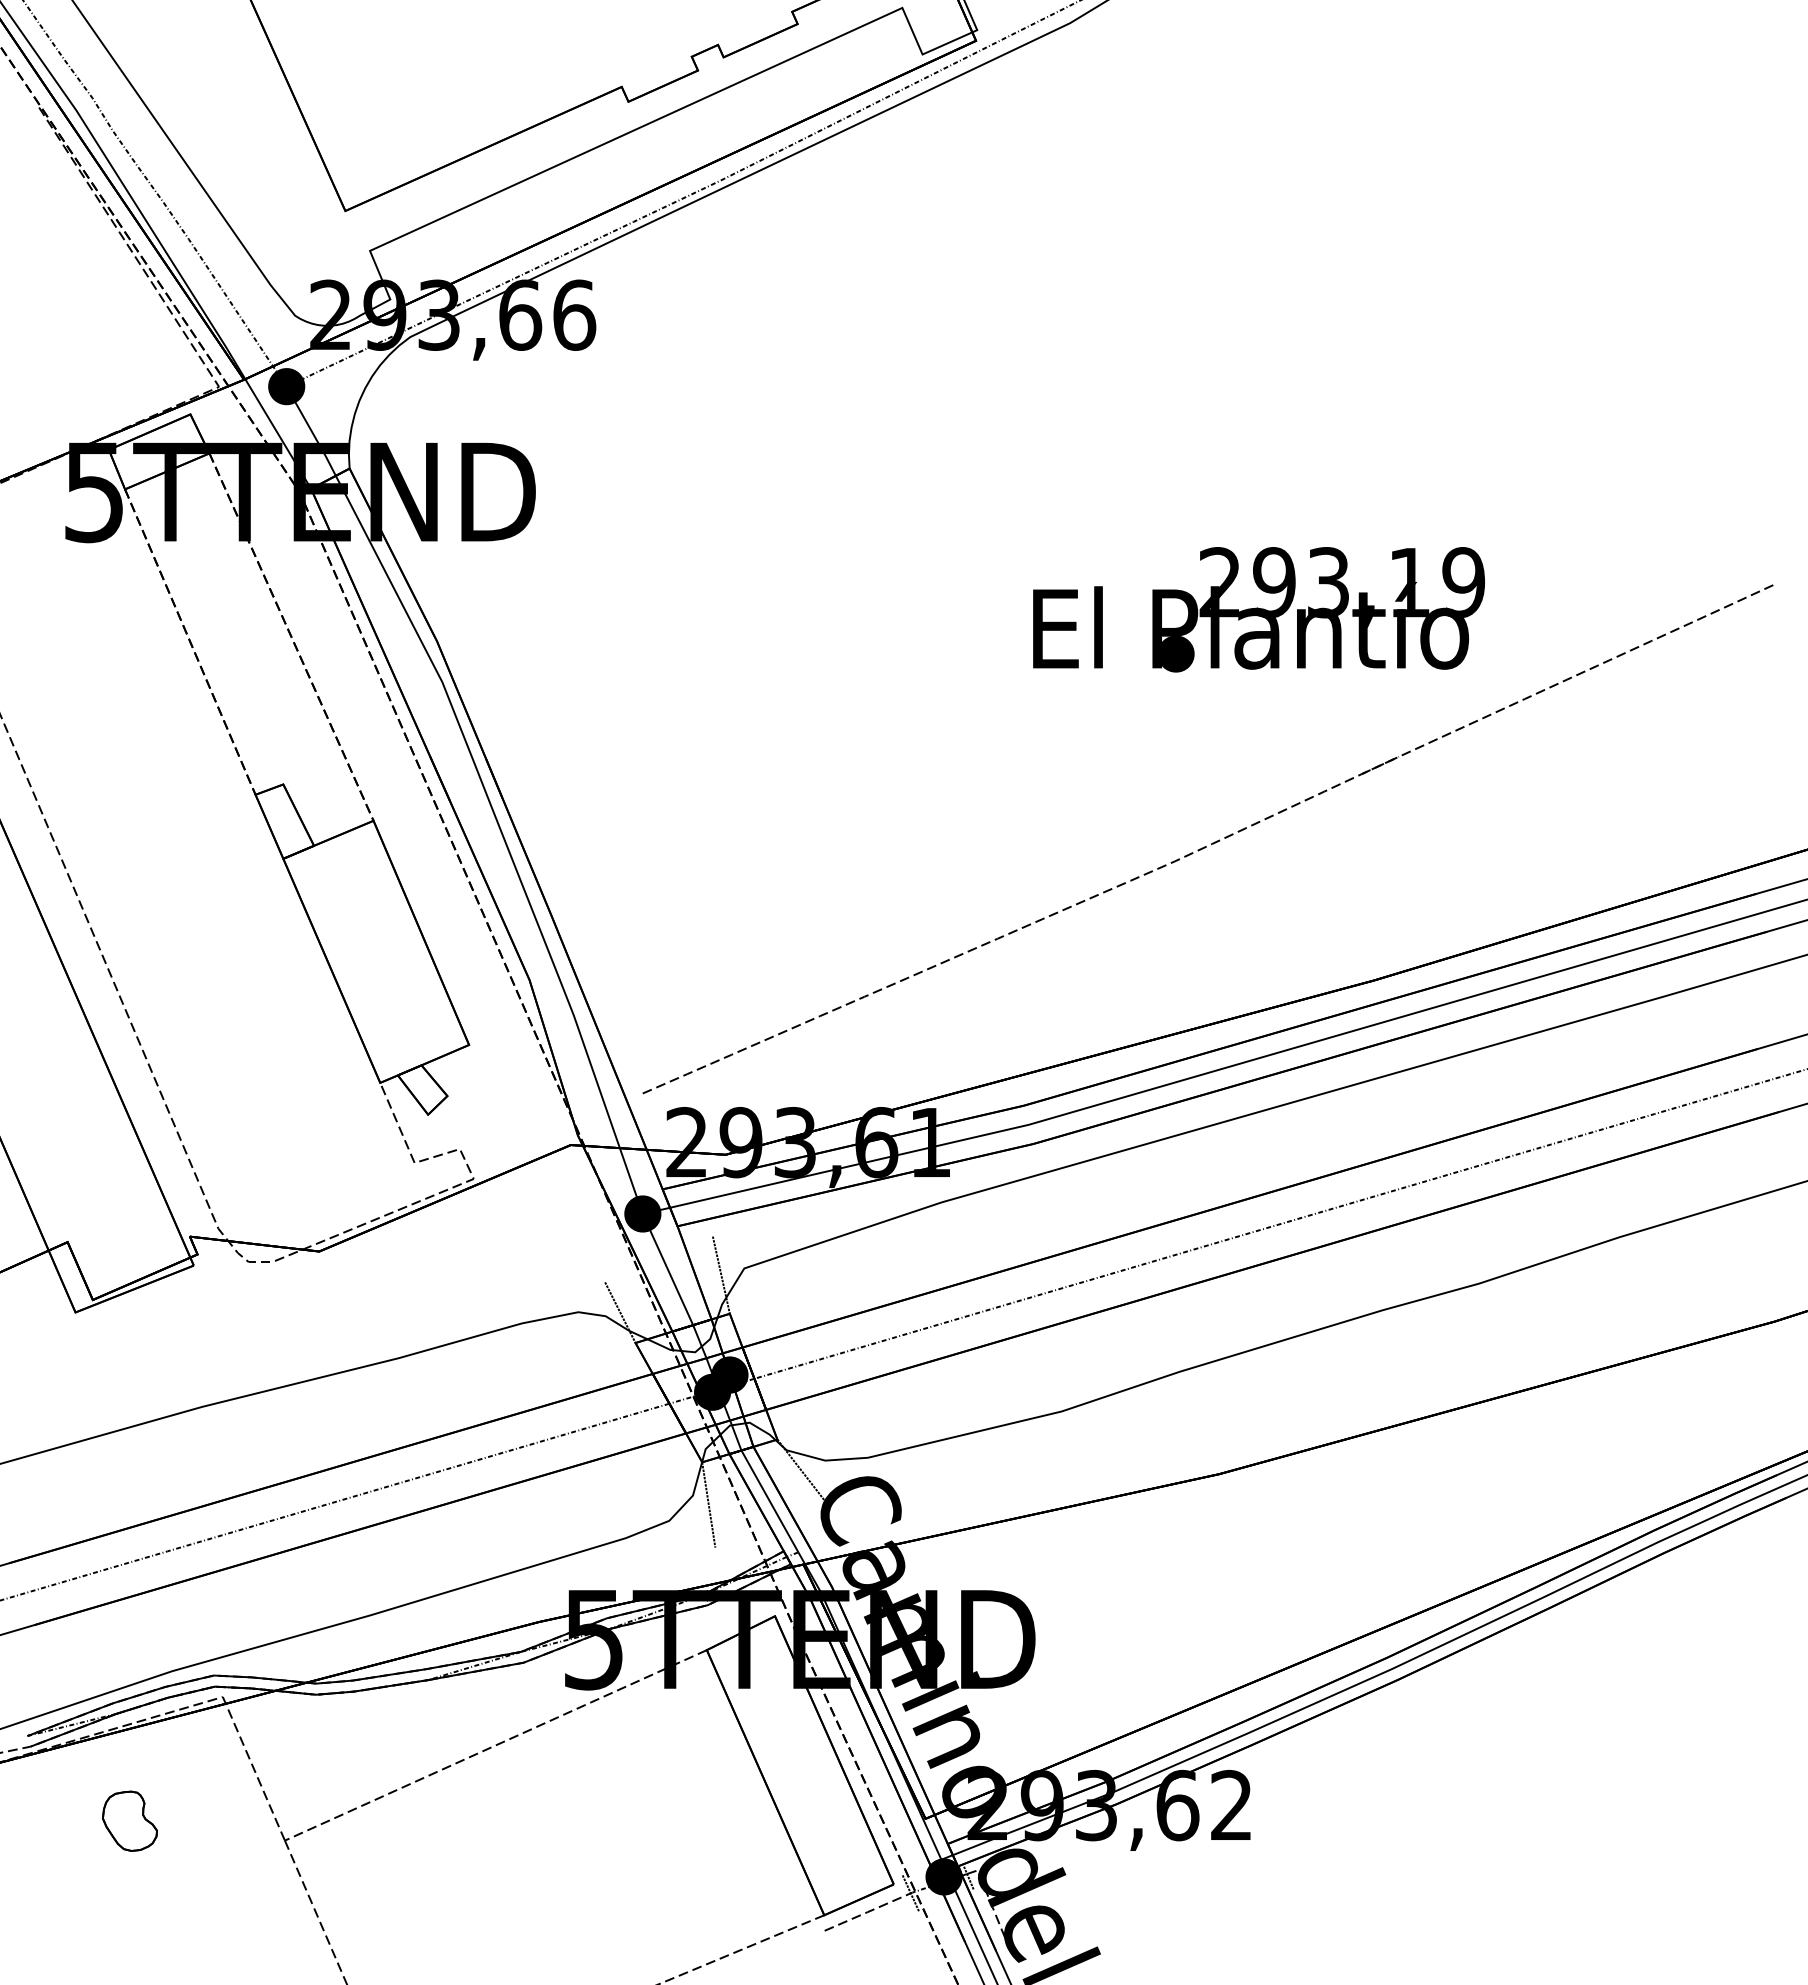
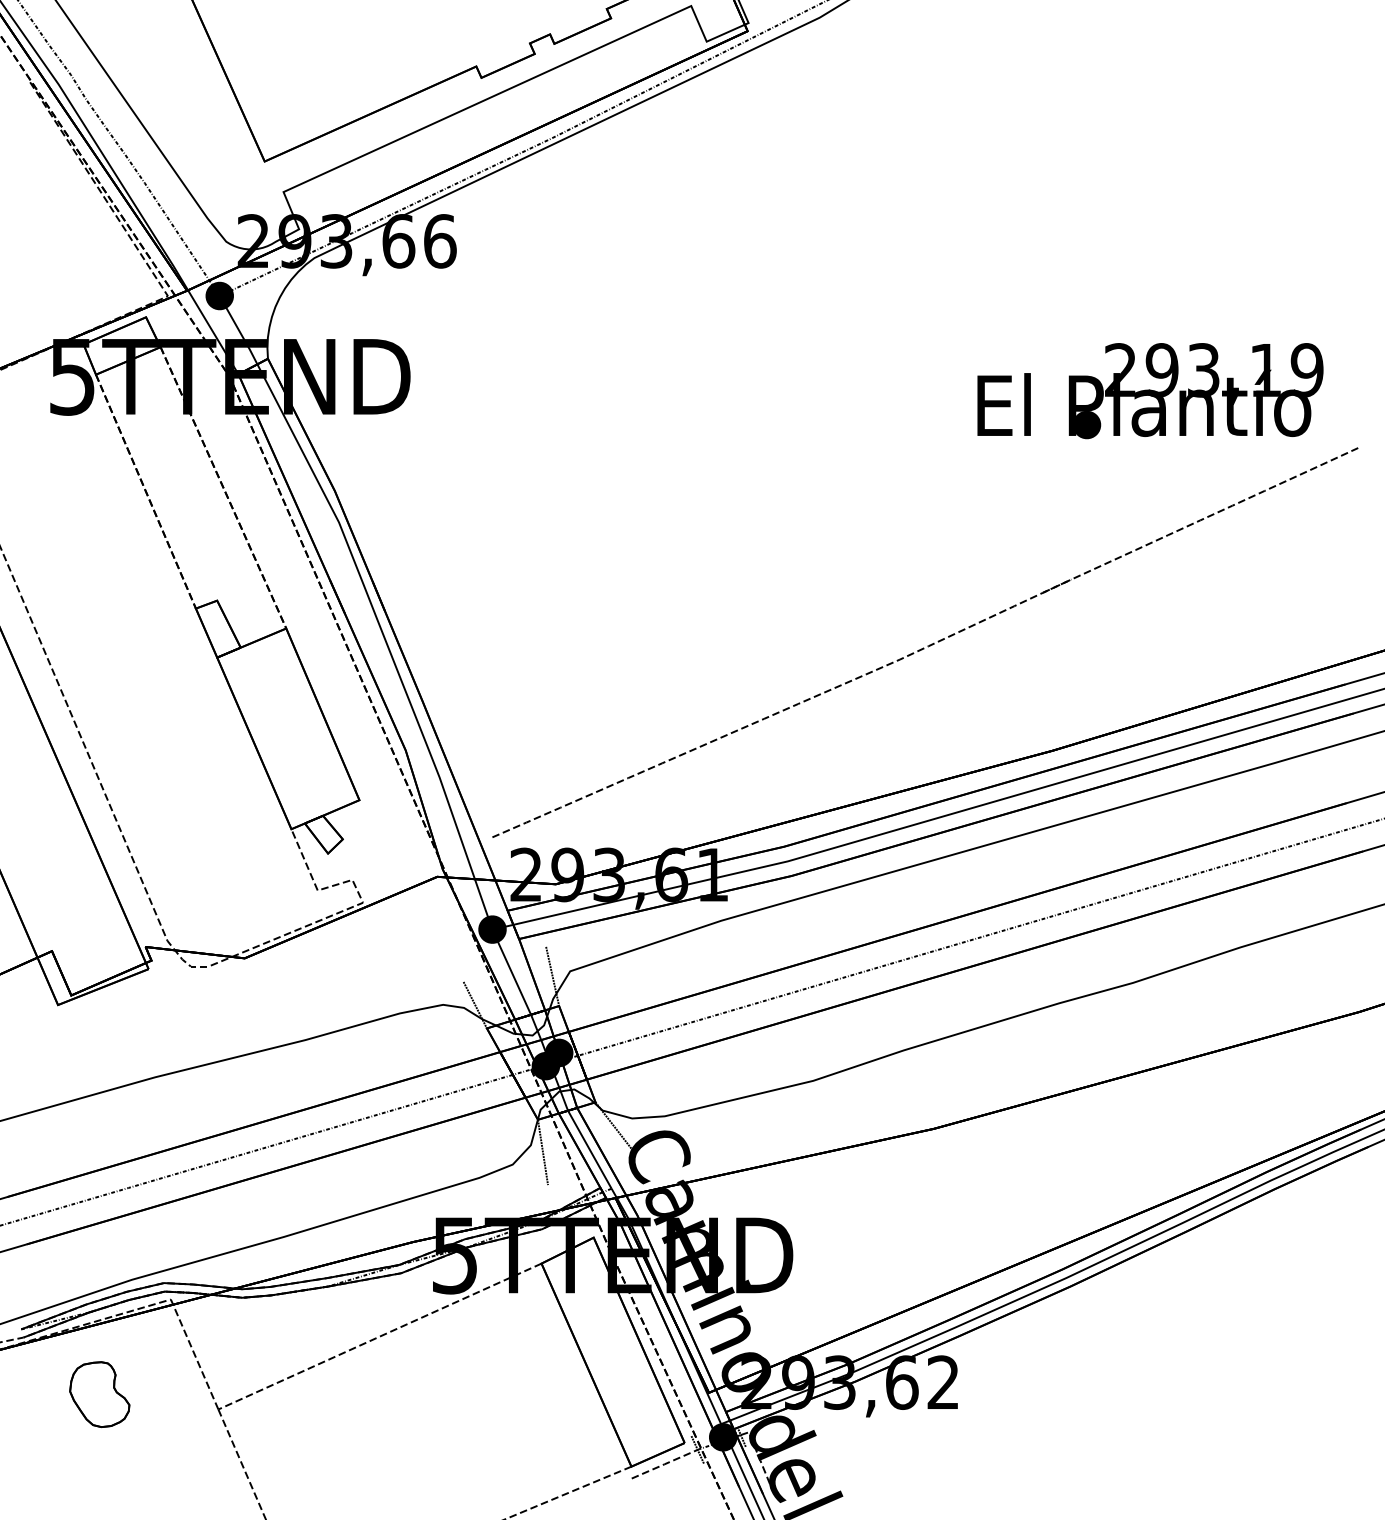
text: (1258, 609) -> (1150, 390), moved
part: (129, 1821) -> (99, 1394), size x1.43

